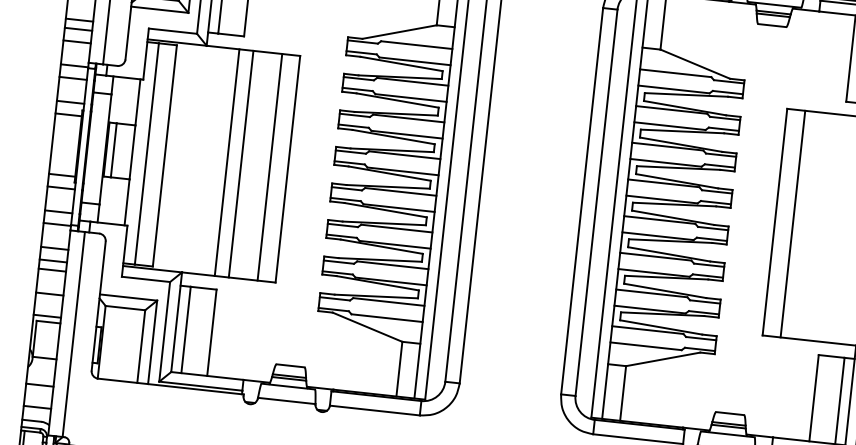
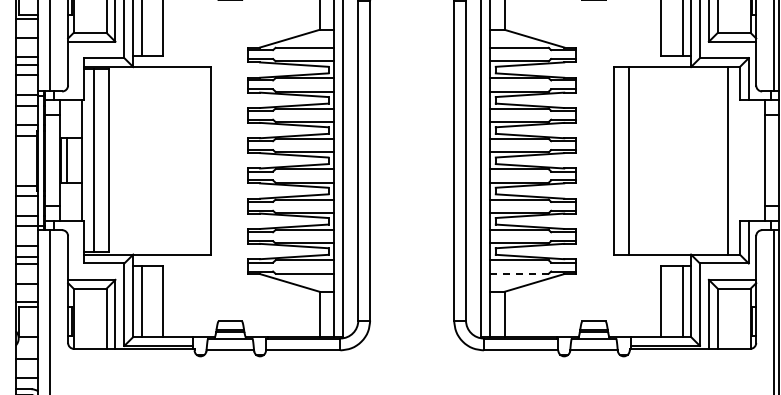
line: (227, 162) -> (160, 160), removed
line: (240, 163) -> (171, 160), removed
line: (269, 166) -> (195, 160), removed
line: (645, 345) -> (518, 273), solid -> dashed

